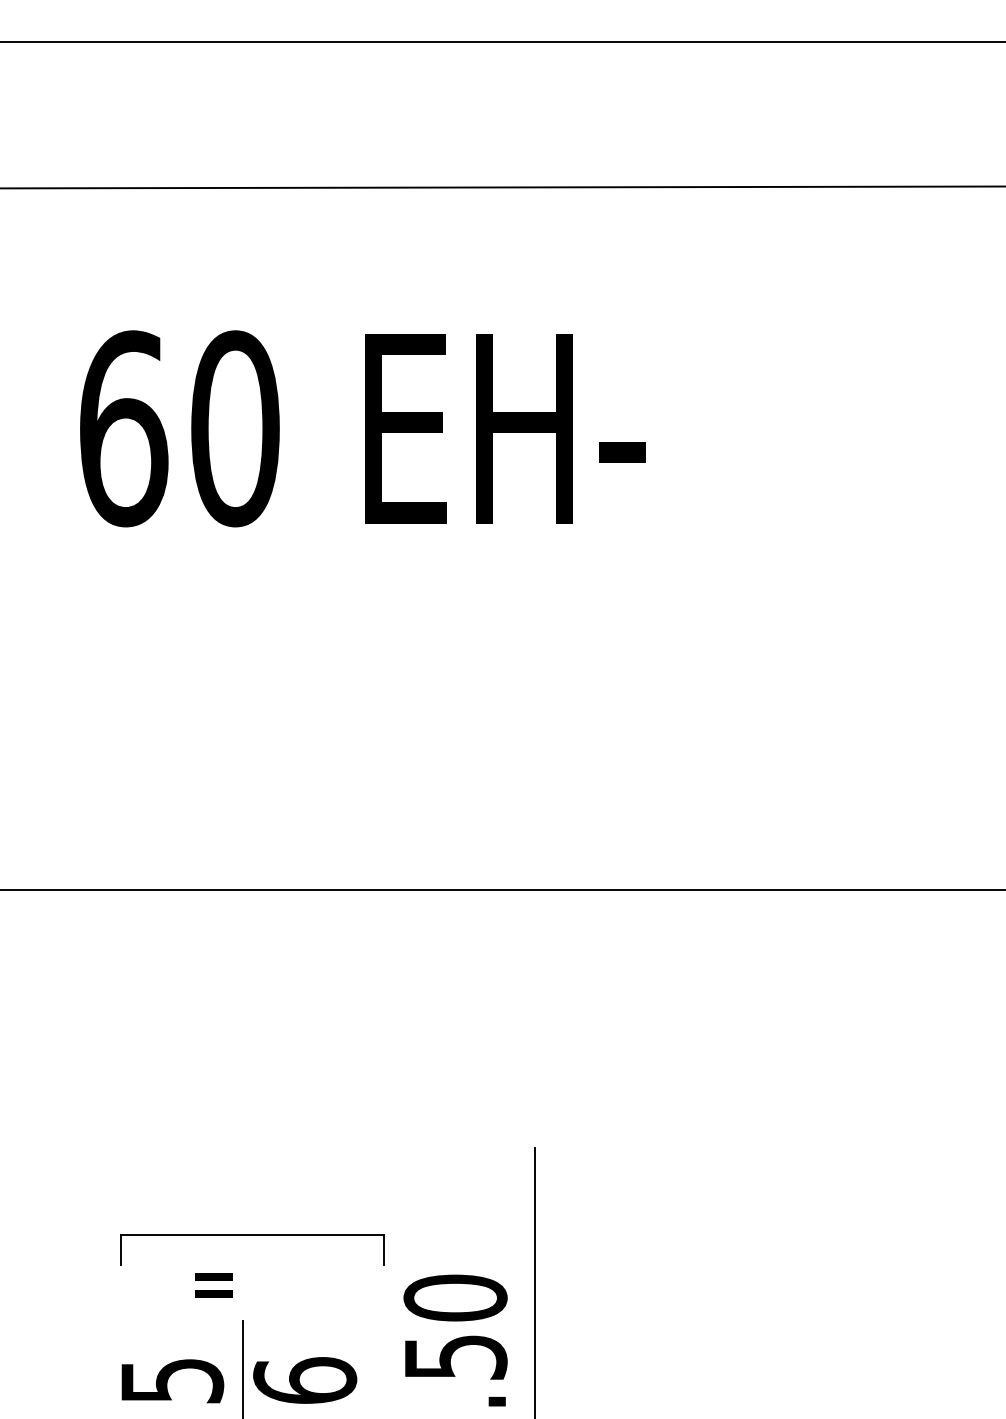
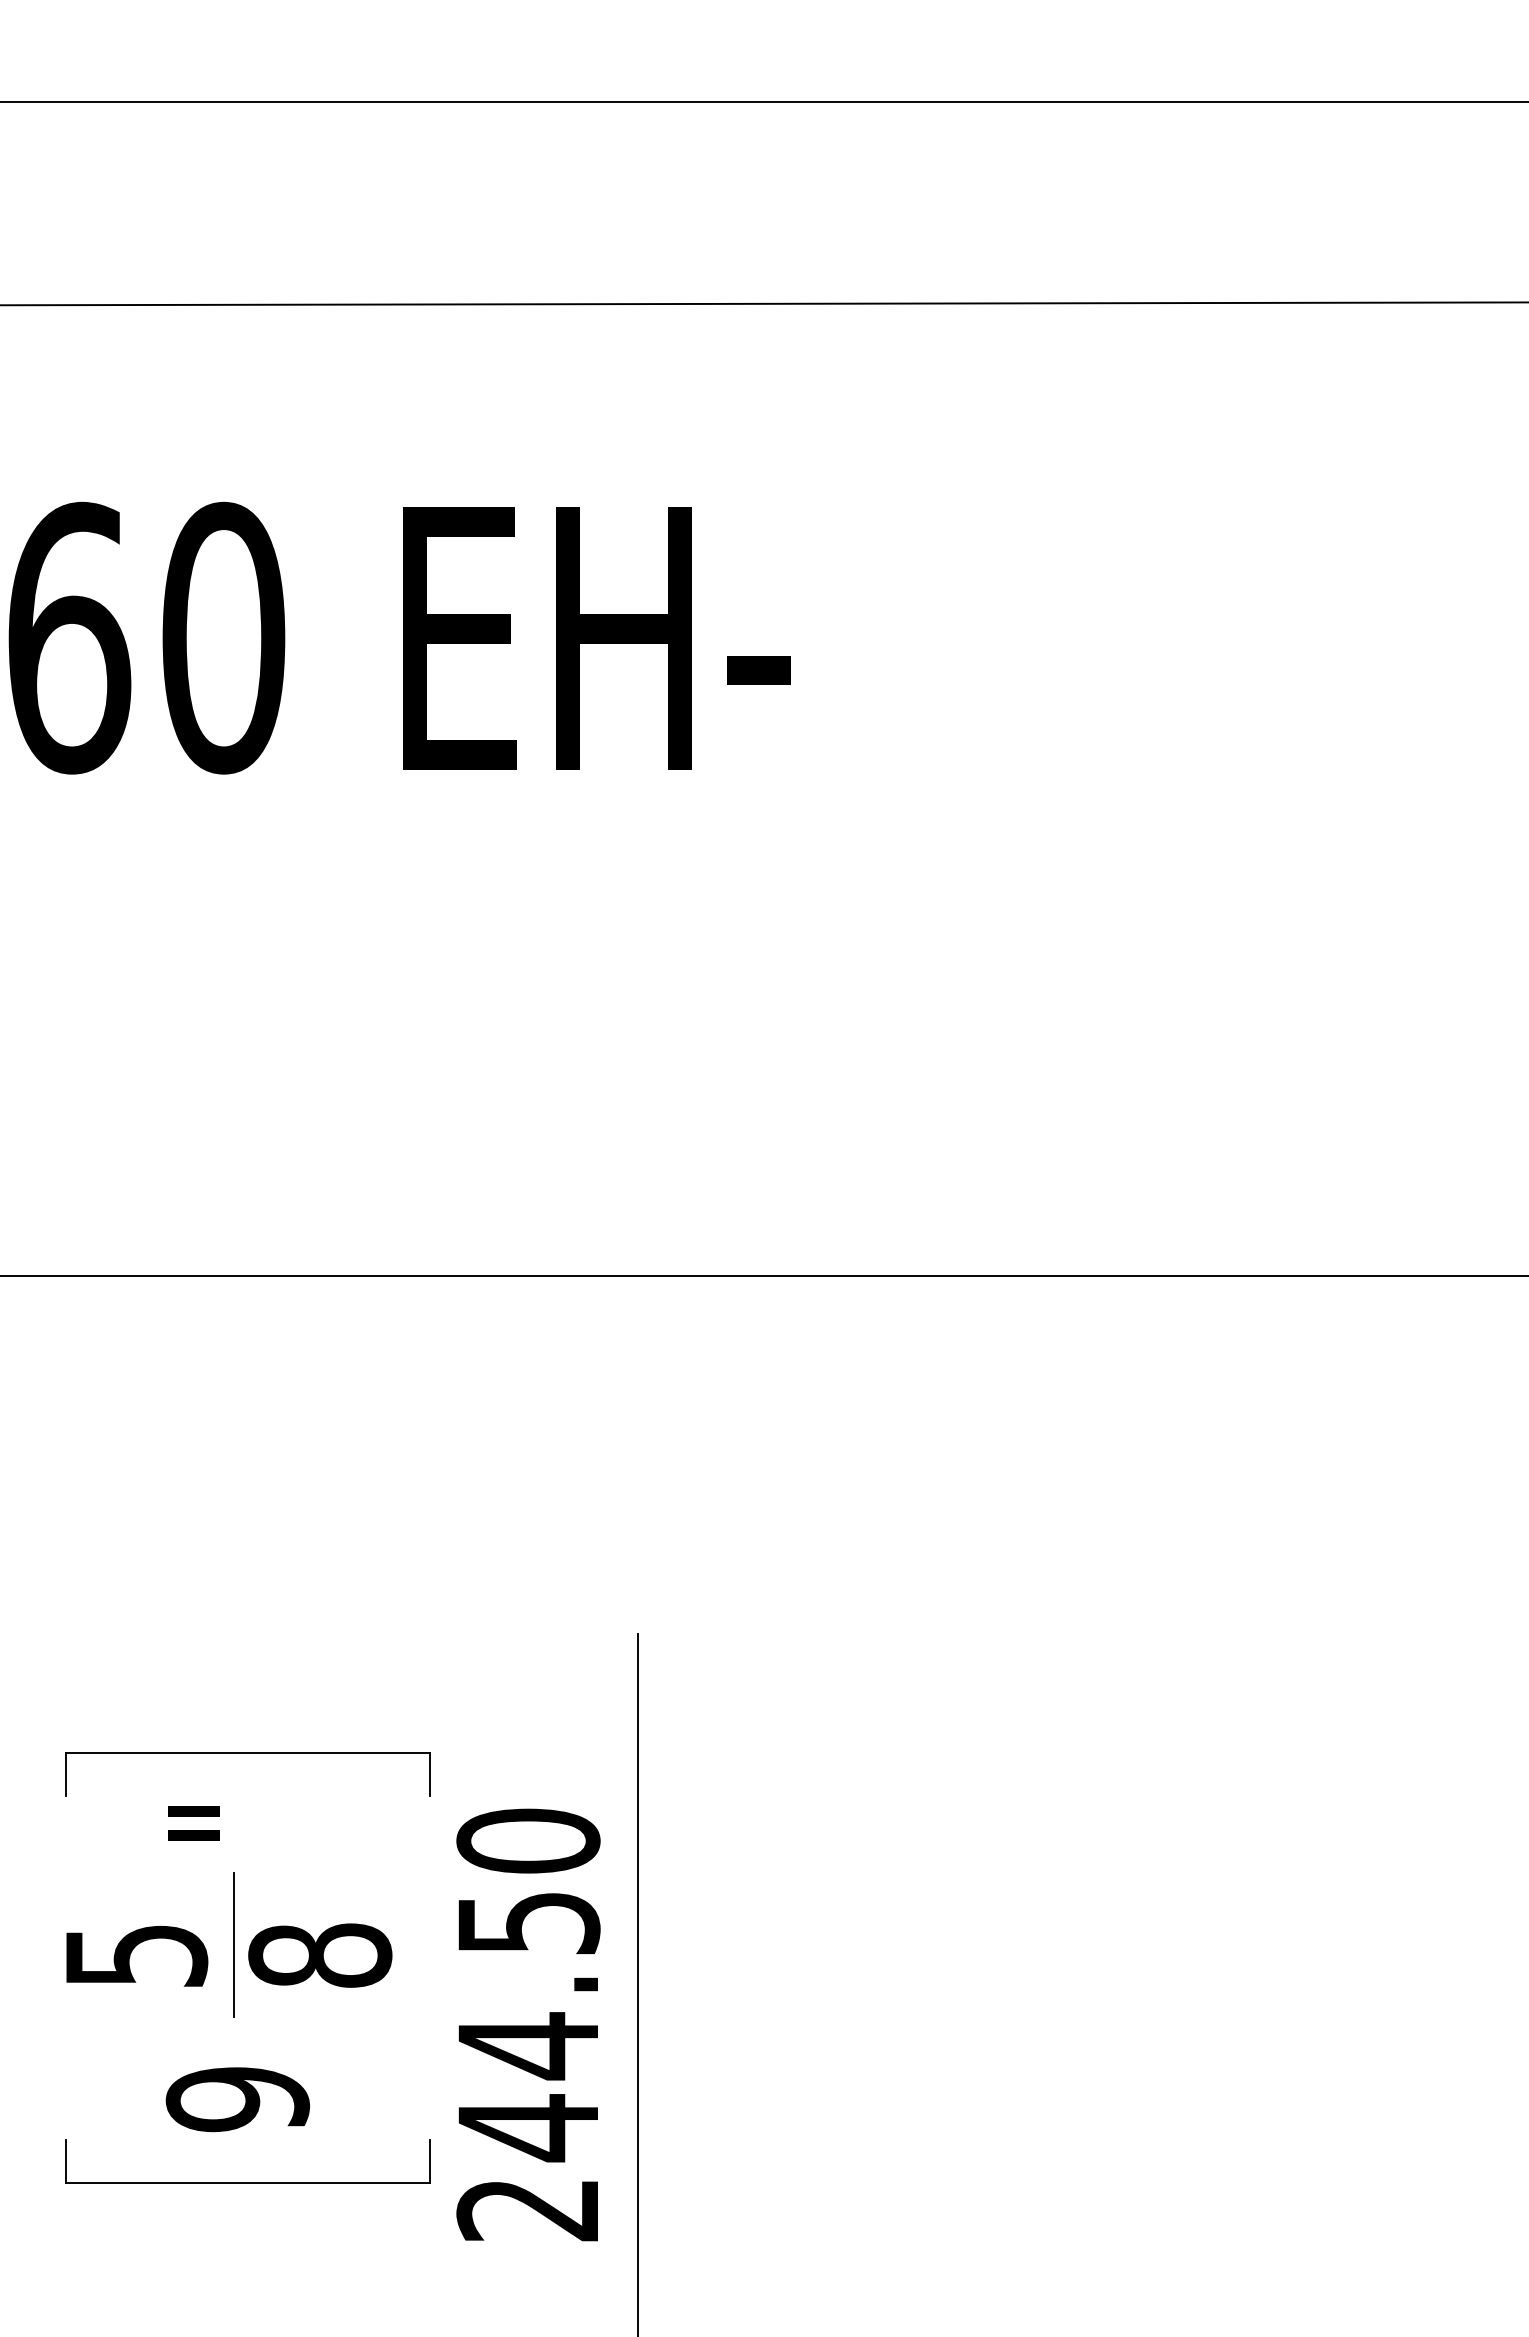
text: (305, 1379) -> (320, 1954), 6 -> 8

